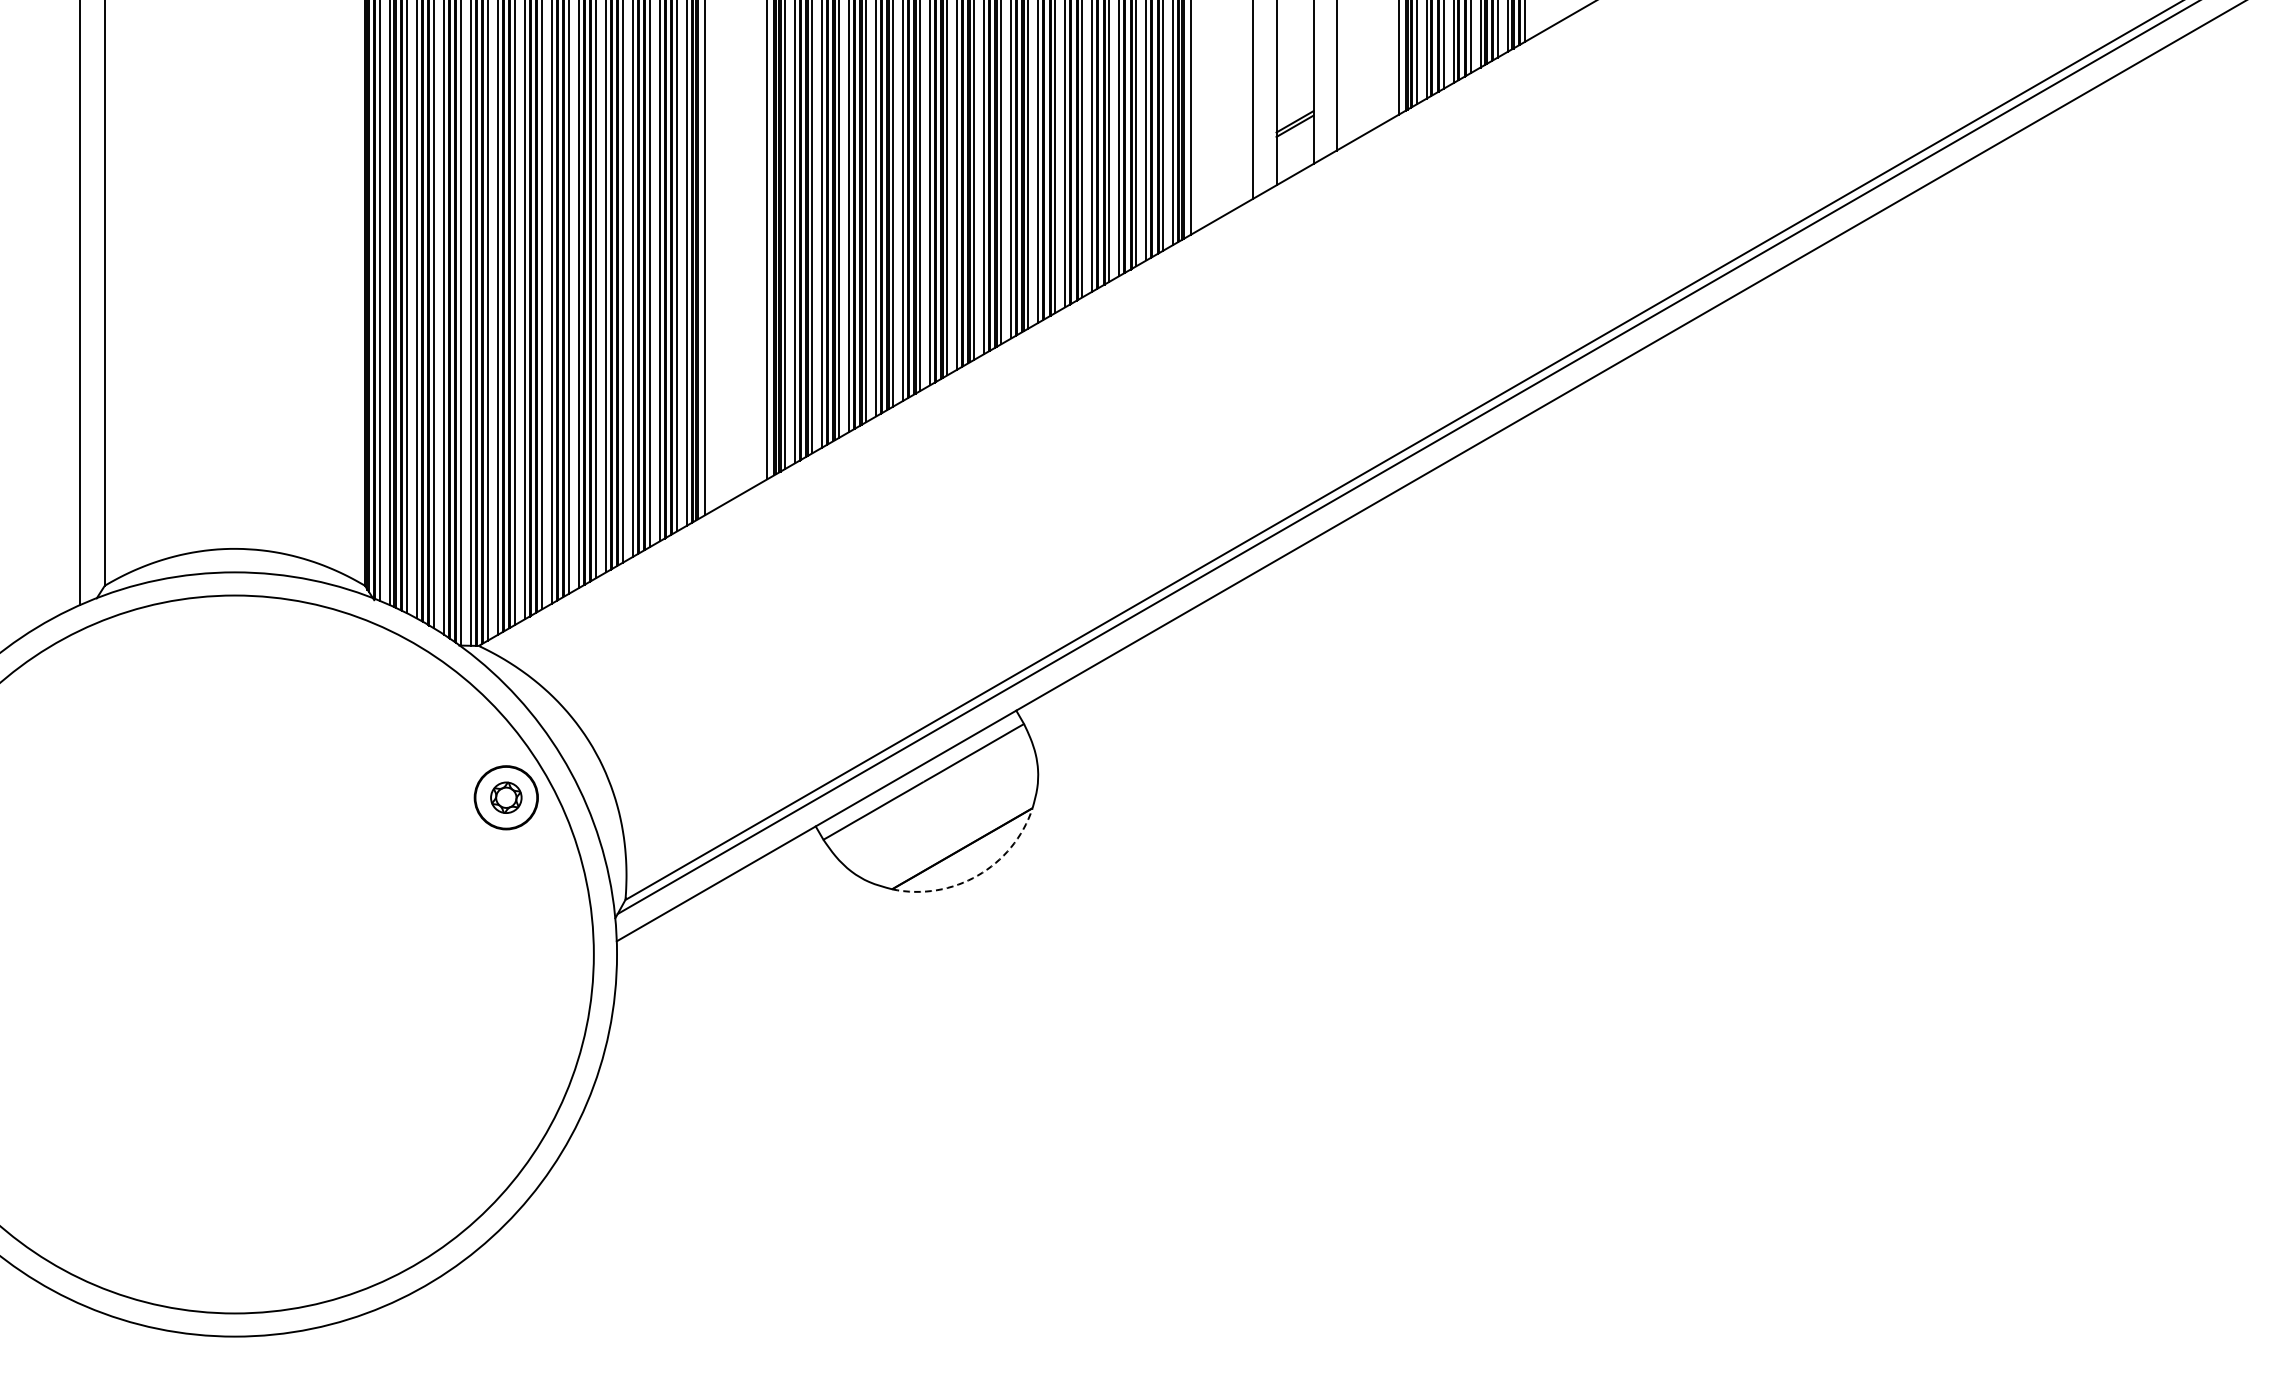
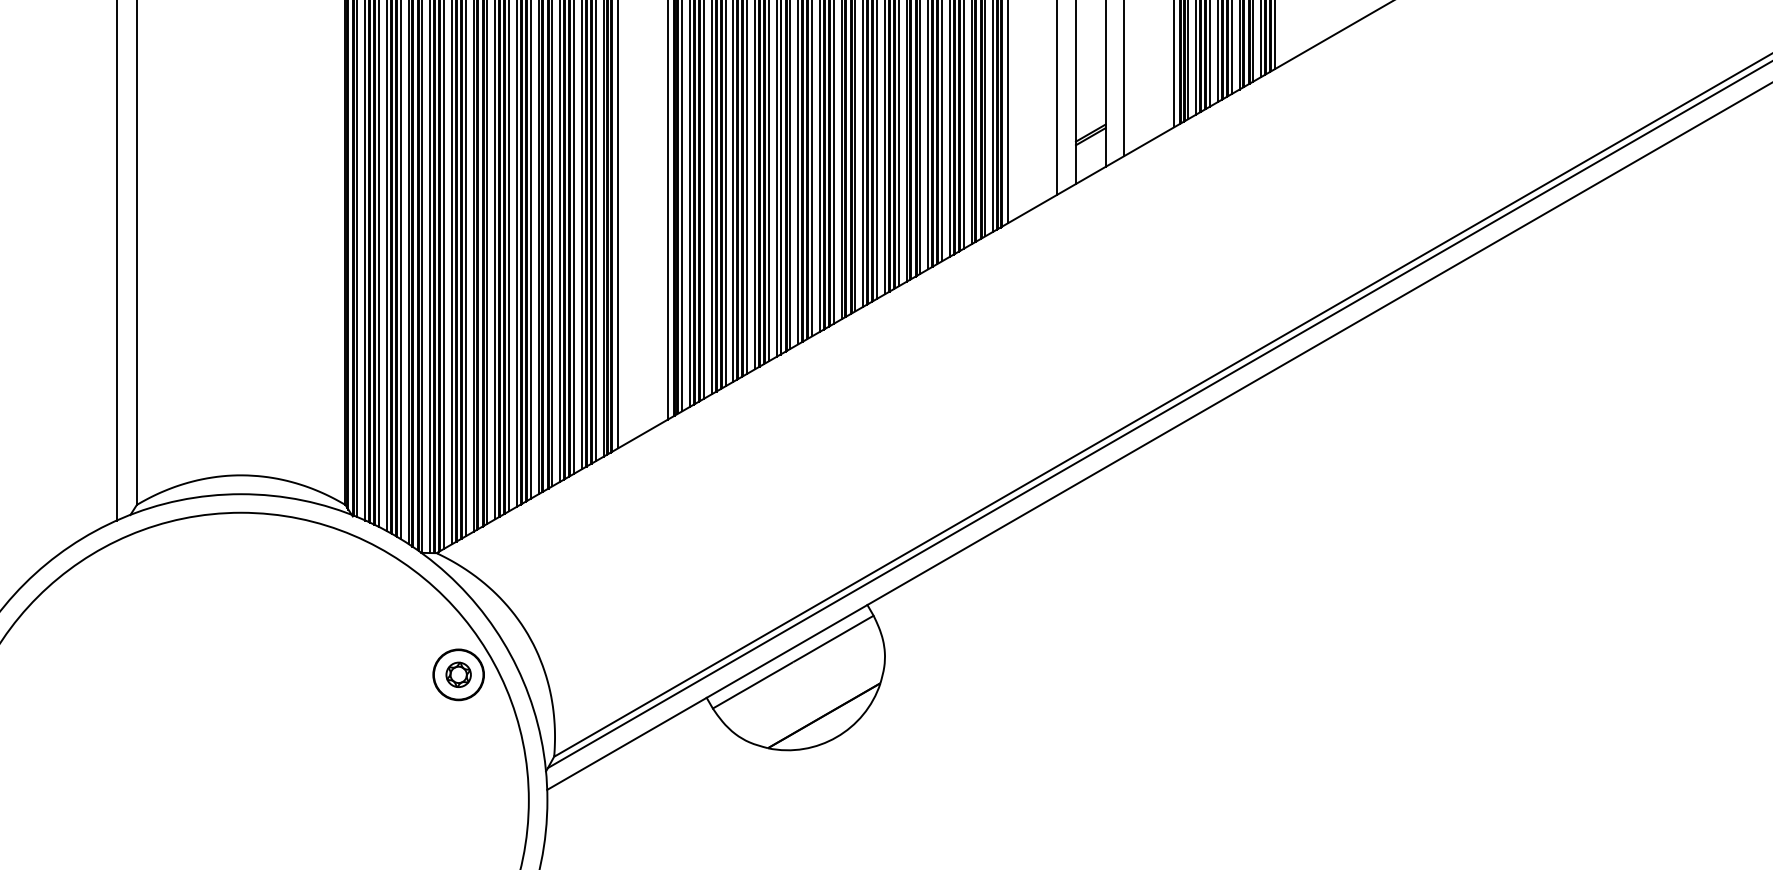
arc: (977, 875) -> (836, 737), dashed -> solid

